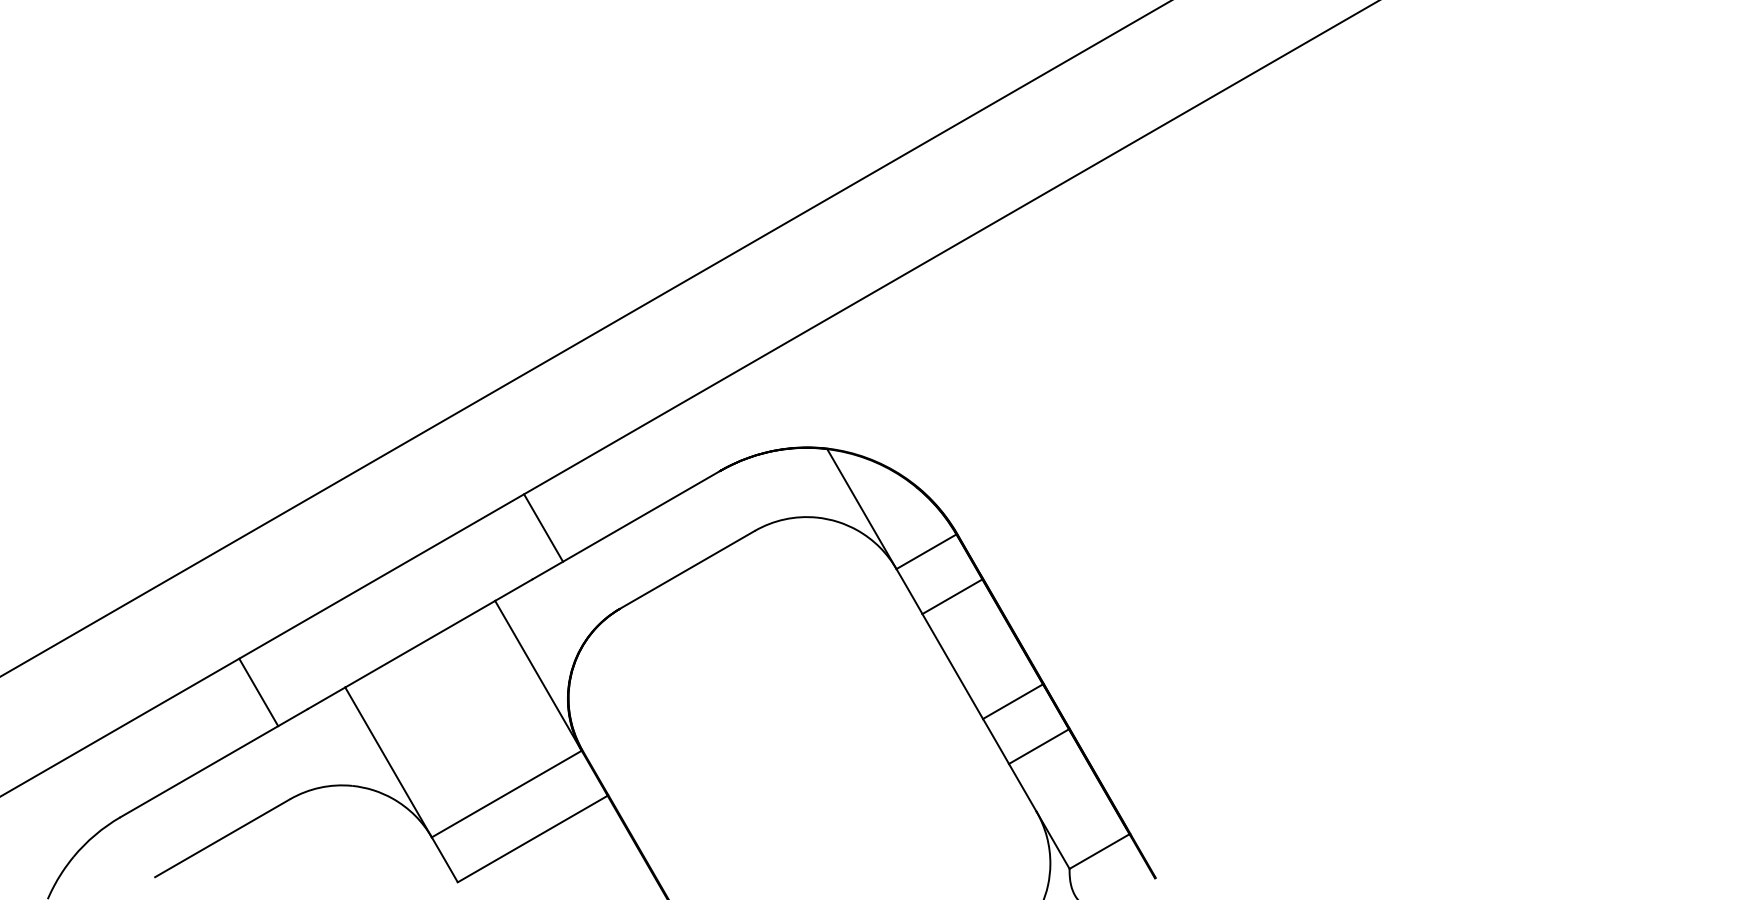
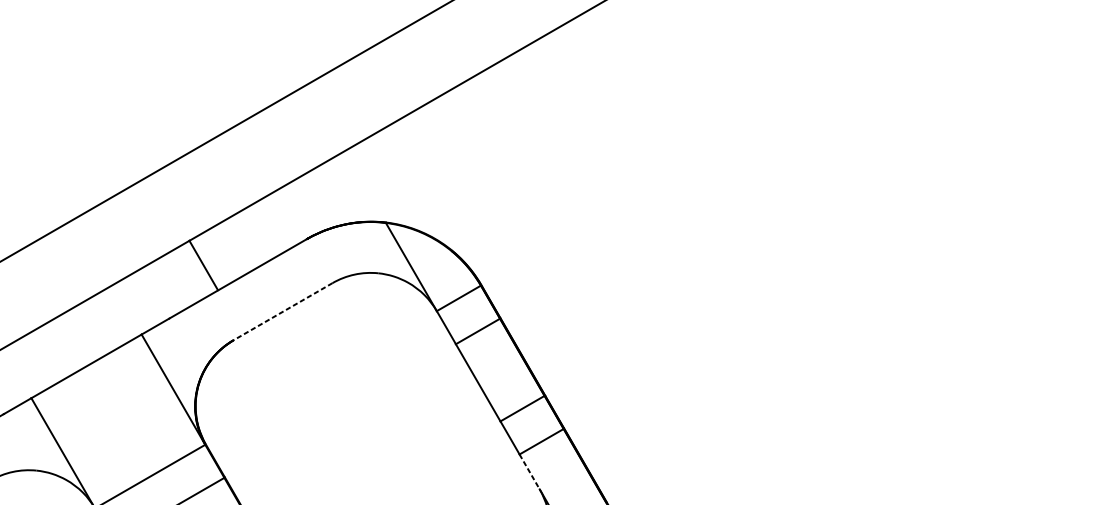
line: (543, 527) -> (203, 265), moved
line: (687, 569) -> (283, 311), solid -> dashed
line: (1022, 788) -> (529, 472), solid -> dashed

